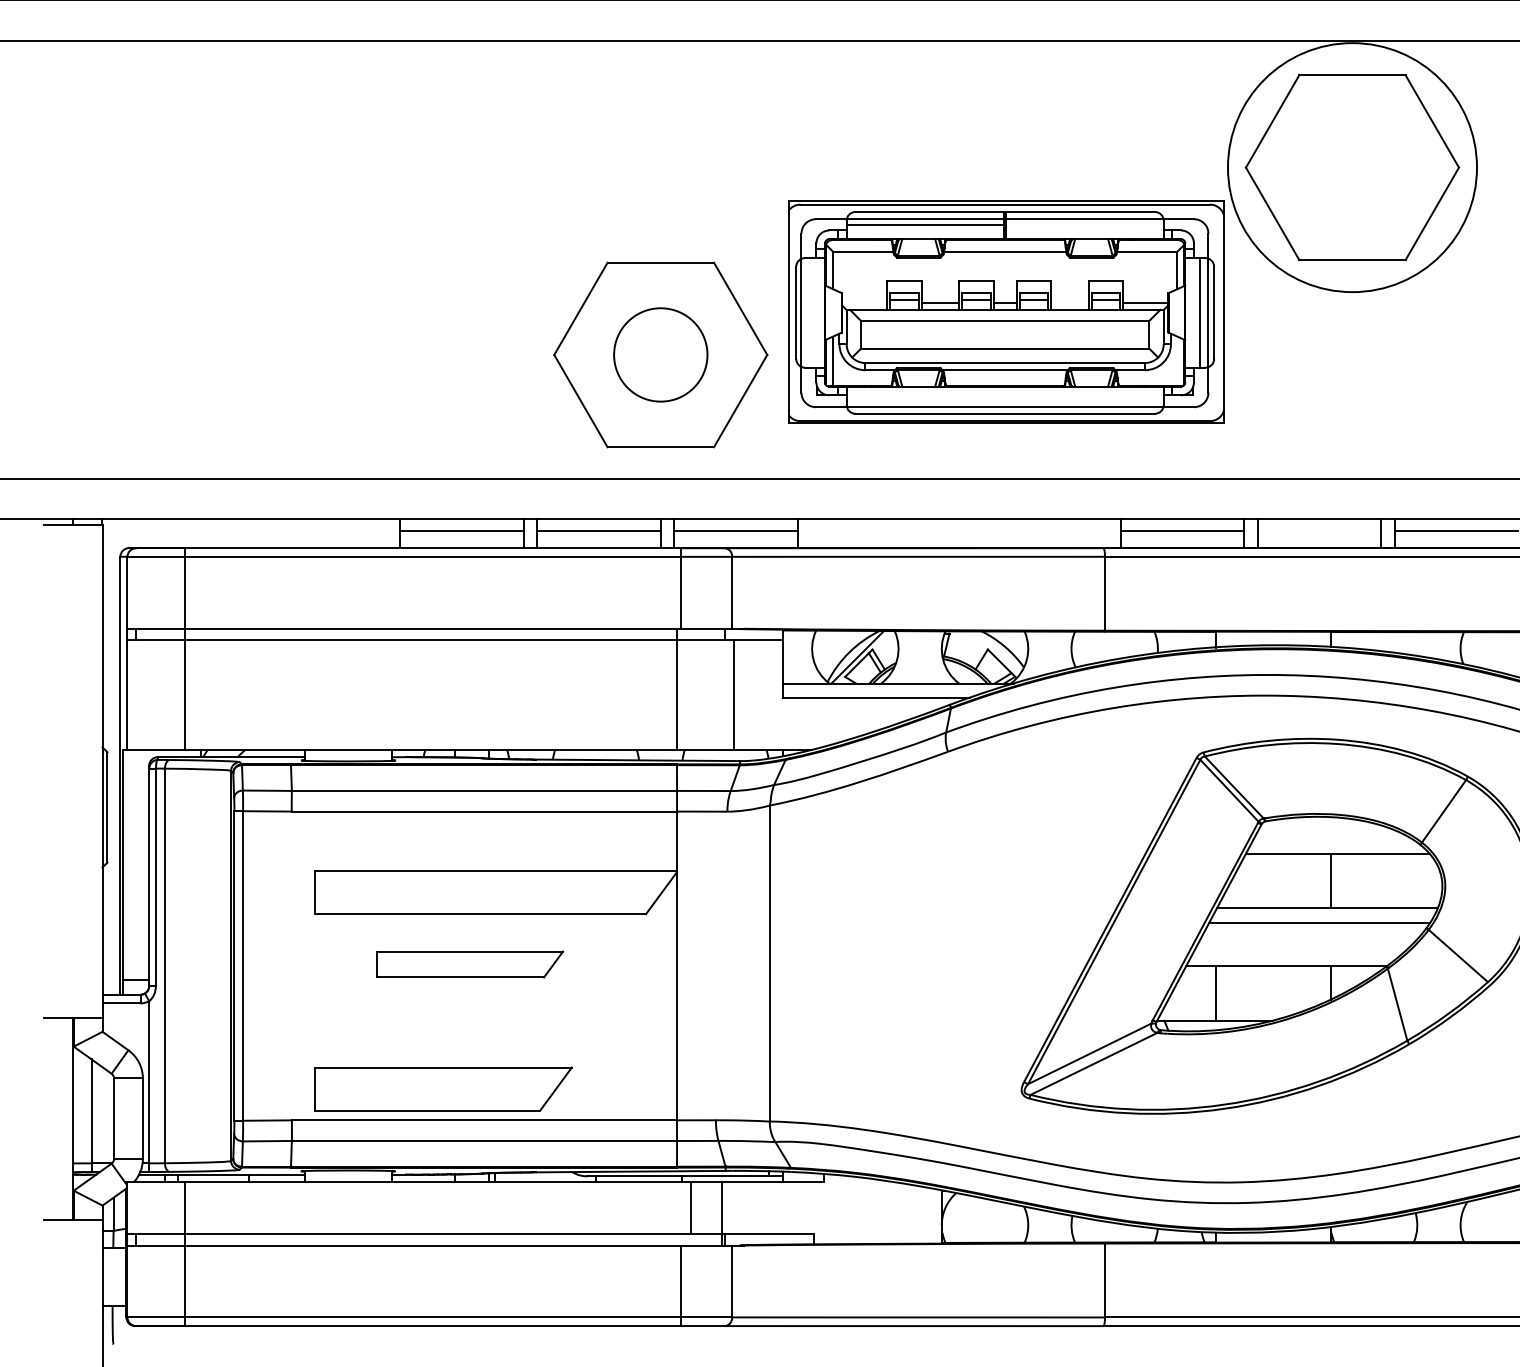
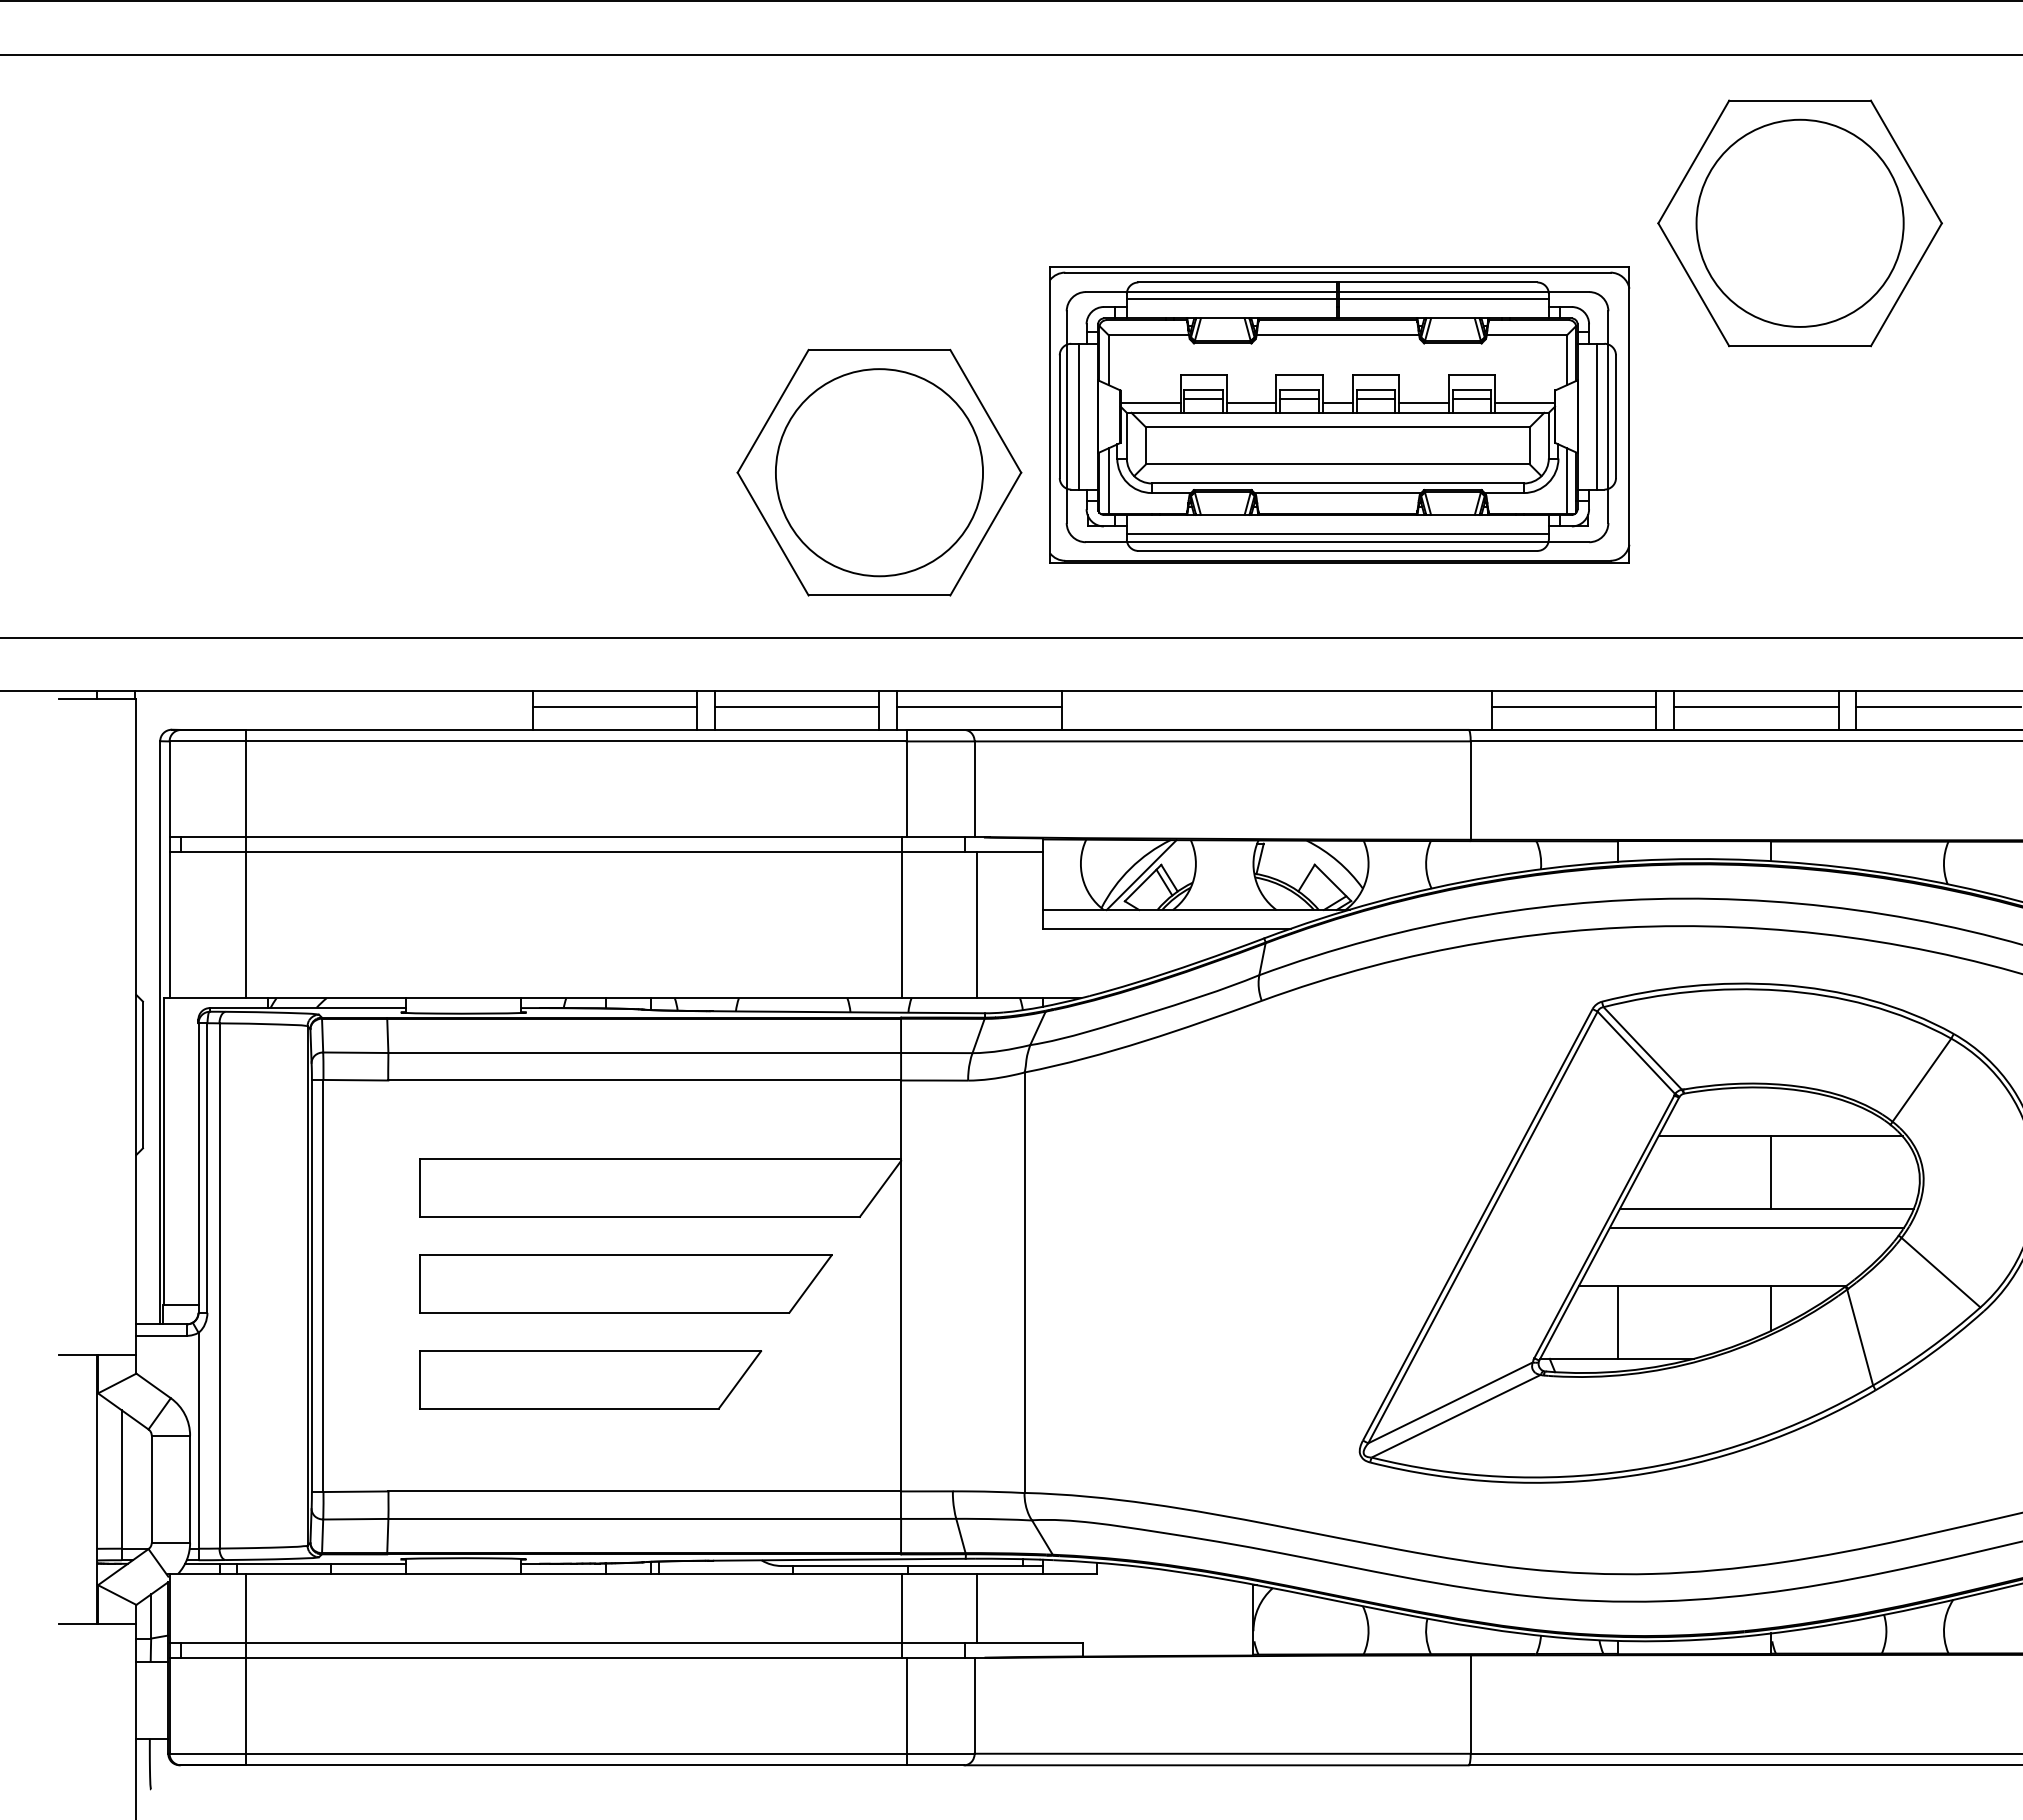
circle: (1352, 166) -> (1799, 222), size x0.62
line: (1084, 224) -> (1443, 299), added
line: (864, 302) -> (1150, 403), added
line: (1070, 302) -> (1424, 403), added
line: (810, 312) -> (1078, 416), added
circle: (660, 354) -> (879, 472), size x1.67
line: (1176, 361) -> (1566, 481), added
line: (1004, 401) -> (1337, 534), added
line: (1318, 530) -> (1755, 706), added
part: (469, 964) -> (625, 1283), size x1.67
part: (443, 1088) -> (590, 1379), moved
line: (690, 1207) -> (976, 1607), moved
line: (721, 1213) -> (901, 1615), moved

